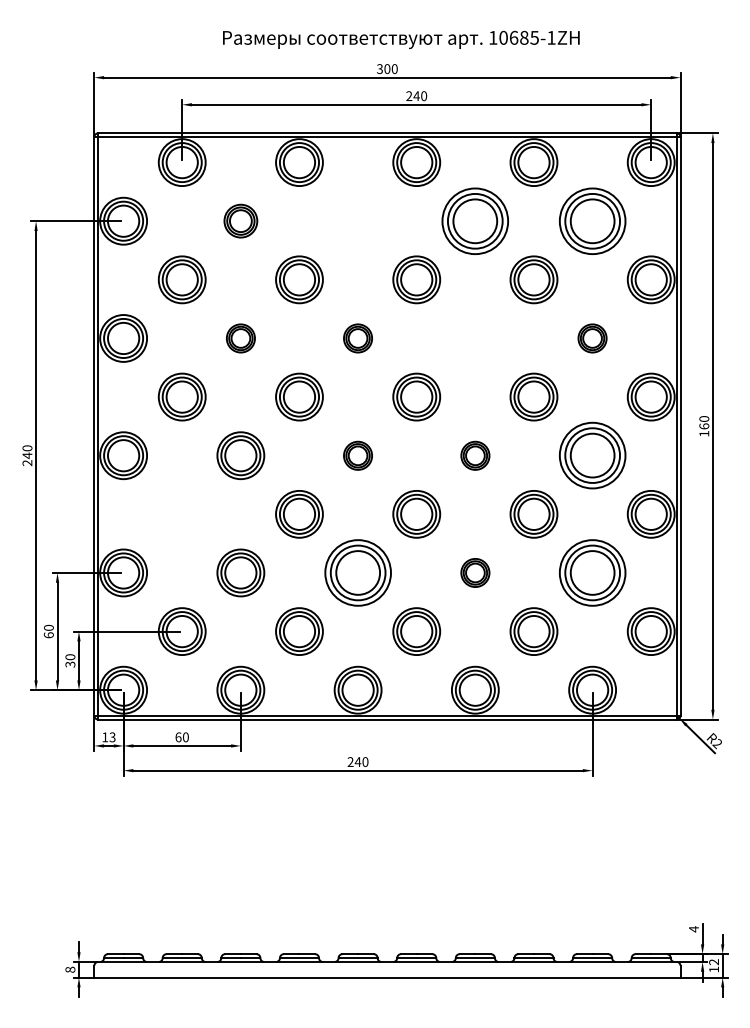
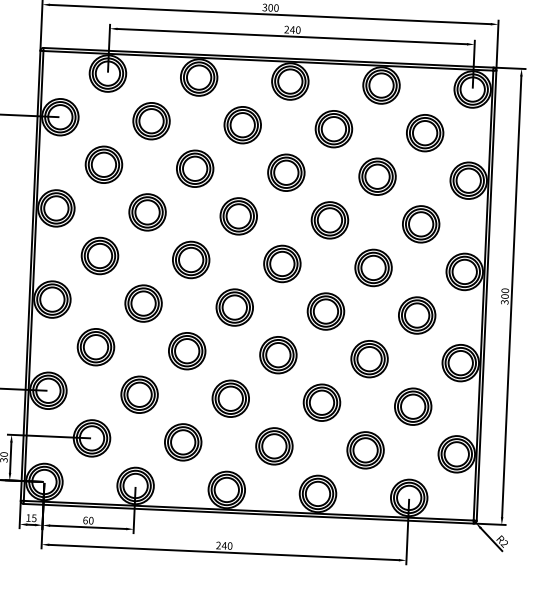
part: (240, 220) -> (151, 120), size x1.43
part: (357, 220) -> (242, 124), added
part: (475, 220) -> (334, 128), size x0.71
part: (592, 220) -> (425, 132), size x0.71
part: (240, 338) -> (147, 212), size x1.67
part: (357, 338) -> (238, 216), size x1.67
part: (475, 338) -> (330, 220), added
part: (592, 338) -> (421, 224), size x1.67
text: (704, 429) -> (505, 298), 160 -> 300
part: (357, 455) -> (234, 307), size x1.67
part: (475, 455) -> (326, 311), size x1.67
part: (592, 455) -> (417, 315), size x0.71
part: (181, 514) -> (95, 347), added
part: (357, 572) -> (230, 398), size x0.71
part: (475, 572) -> (322, 402), size x1.67
part: (592, 572) -> (413, 406), size x0.71
text: (112, 736) -> (34, 517), 13 -> 15

